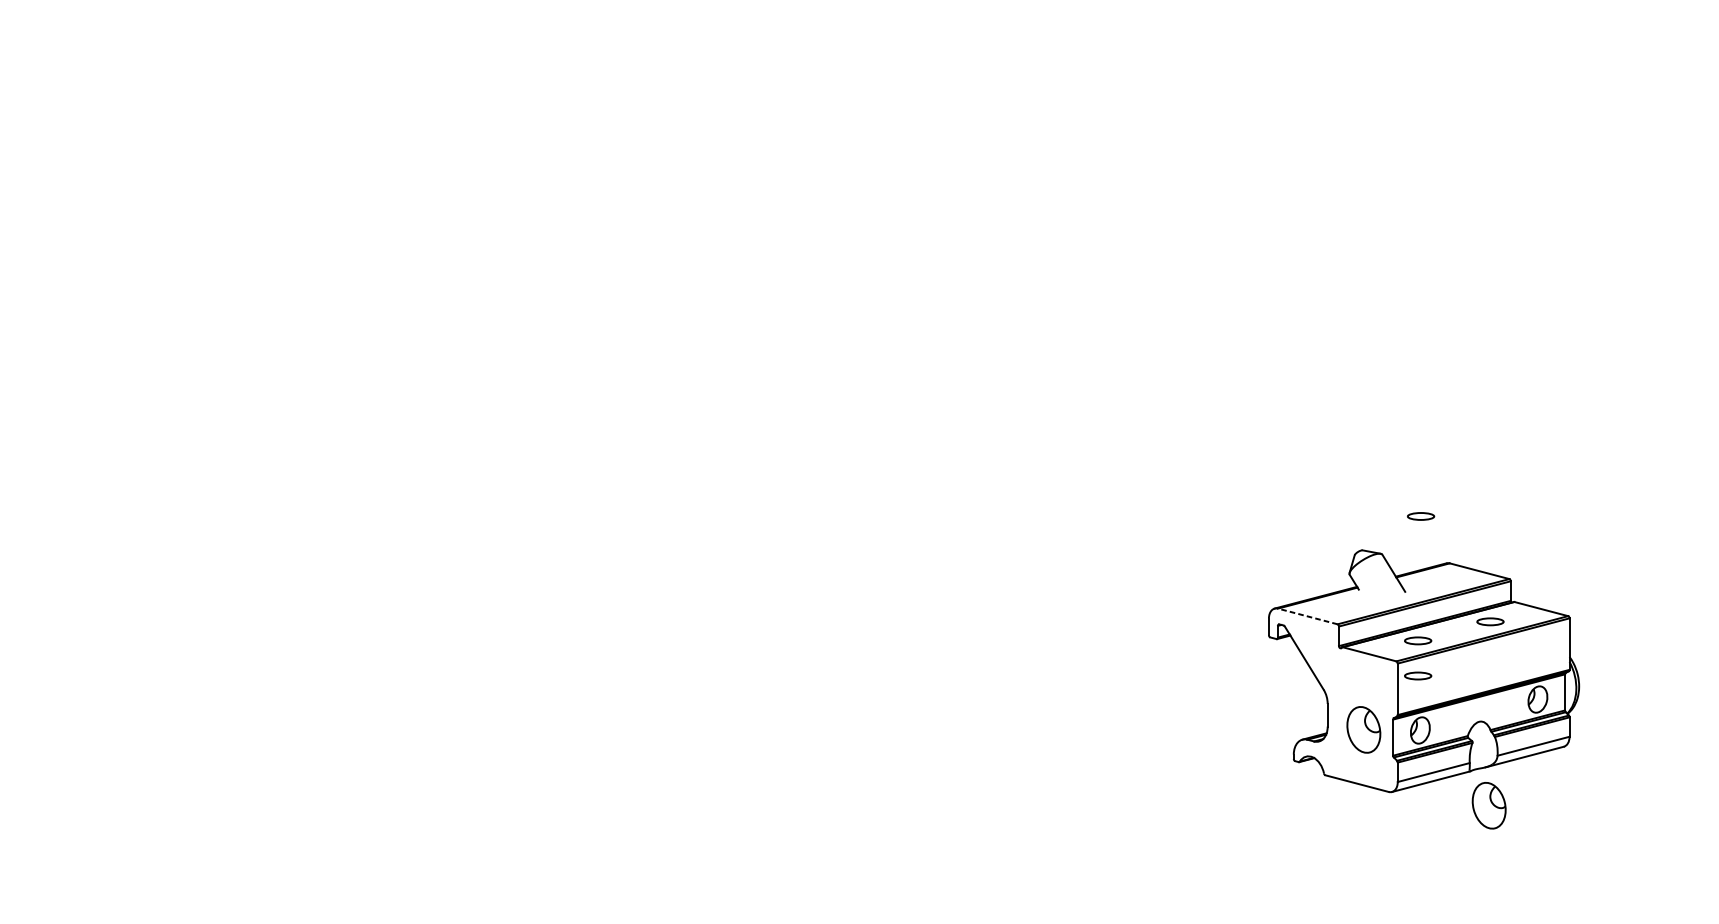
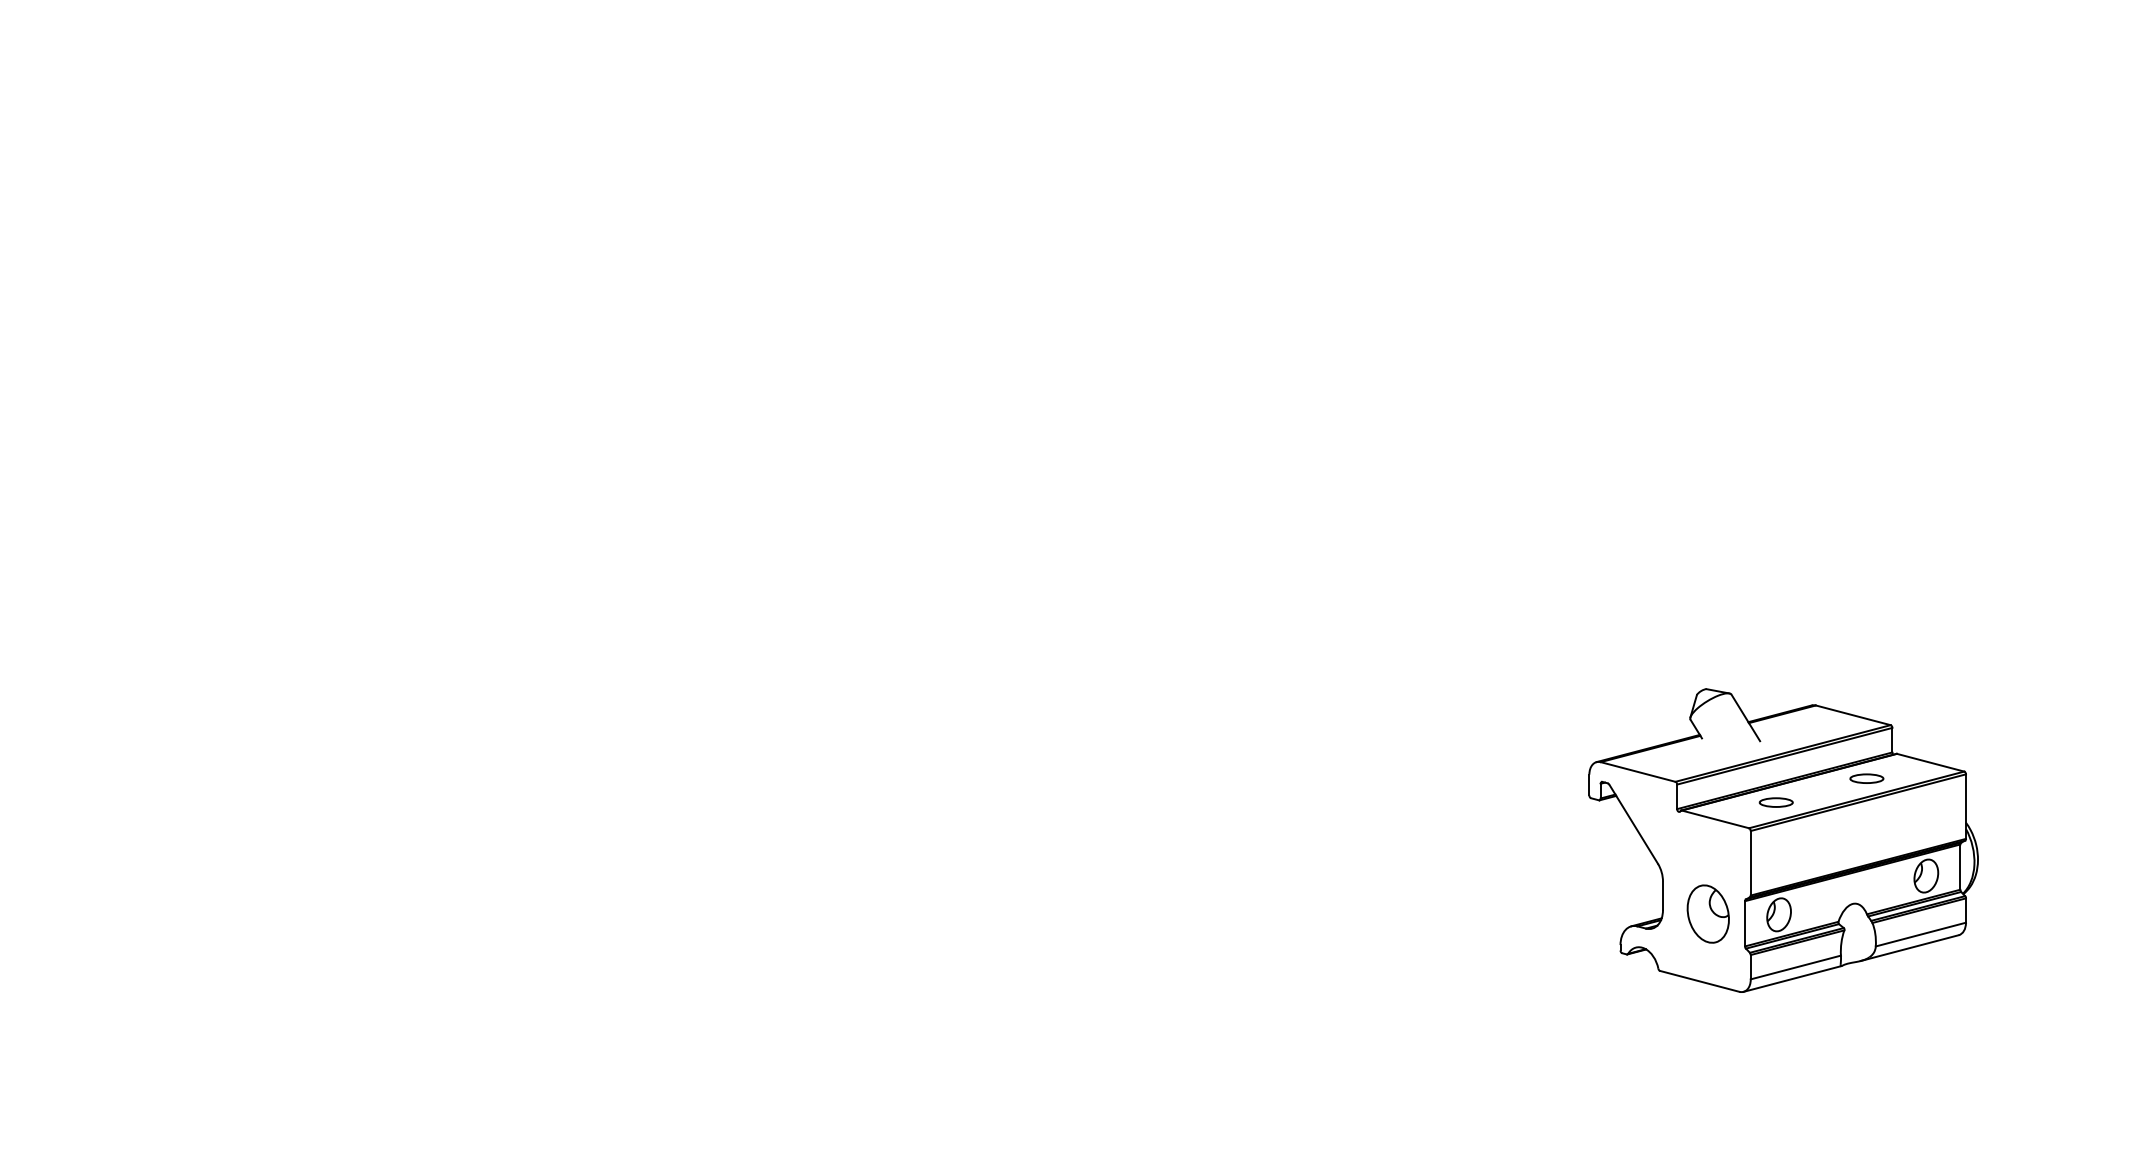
part: (1420, 516) -> (1779, 646), removed
line: (1308, 616) -> (1638, 771), dashed -> solid
part: (1417, 675) -> (1775, 846), removed
part: (1488, 805) -> (1864, 1008), removed

